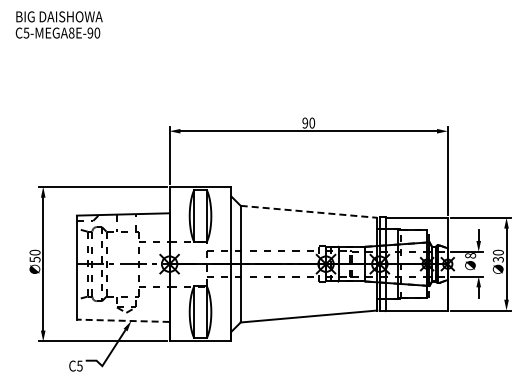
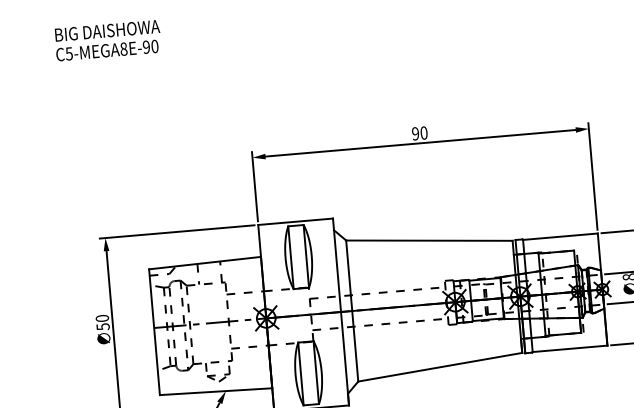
line: (309, 211) -> (429, 240), dashed -> solid
line: (122, 320) -> (215, 391), dashed -> solid

